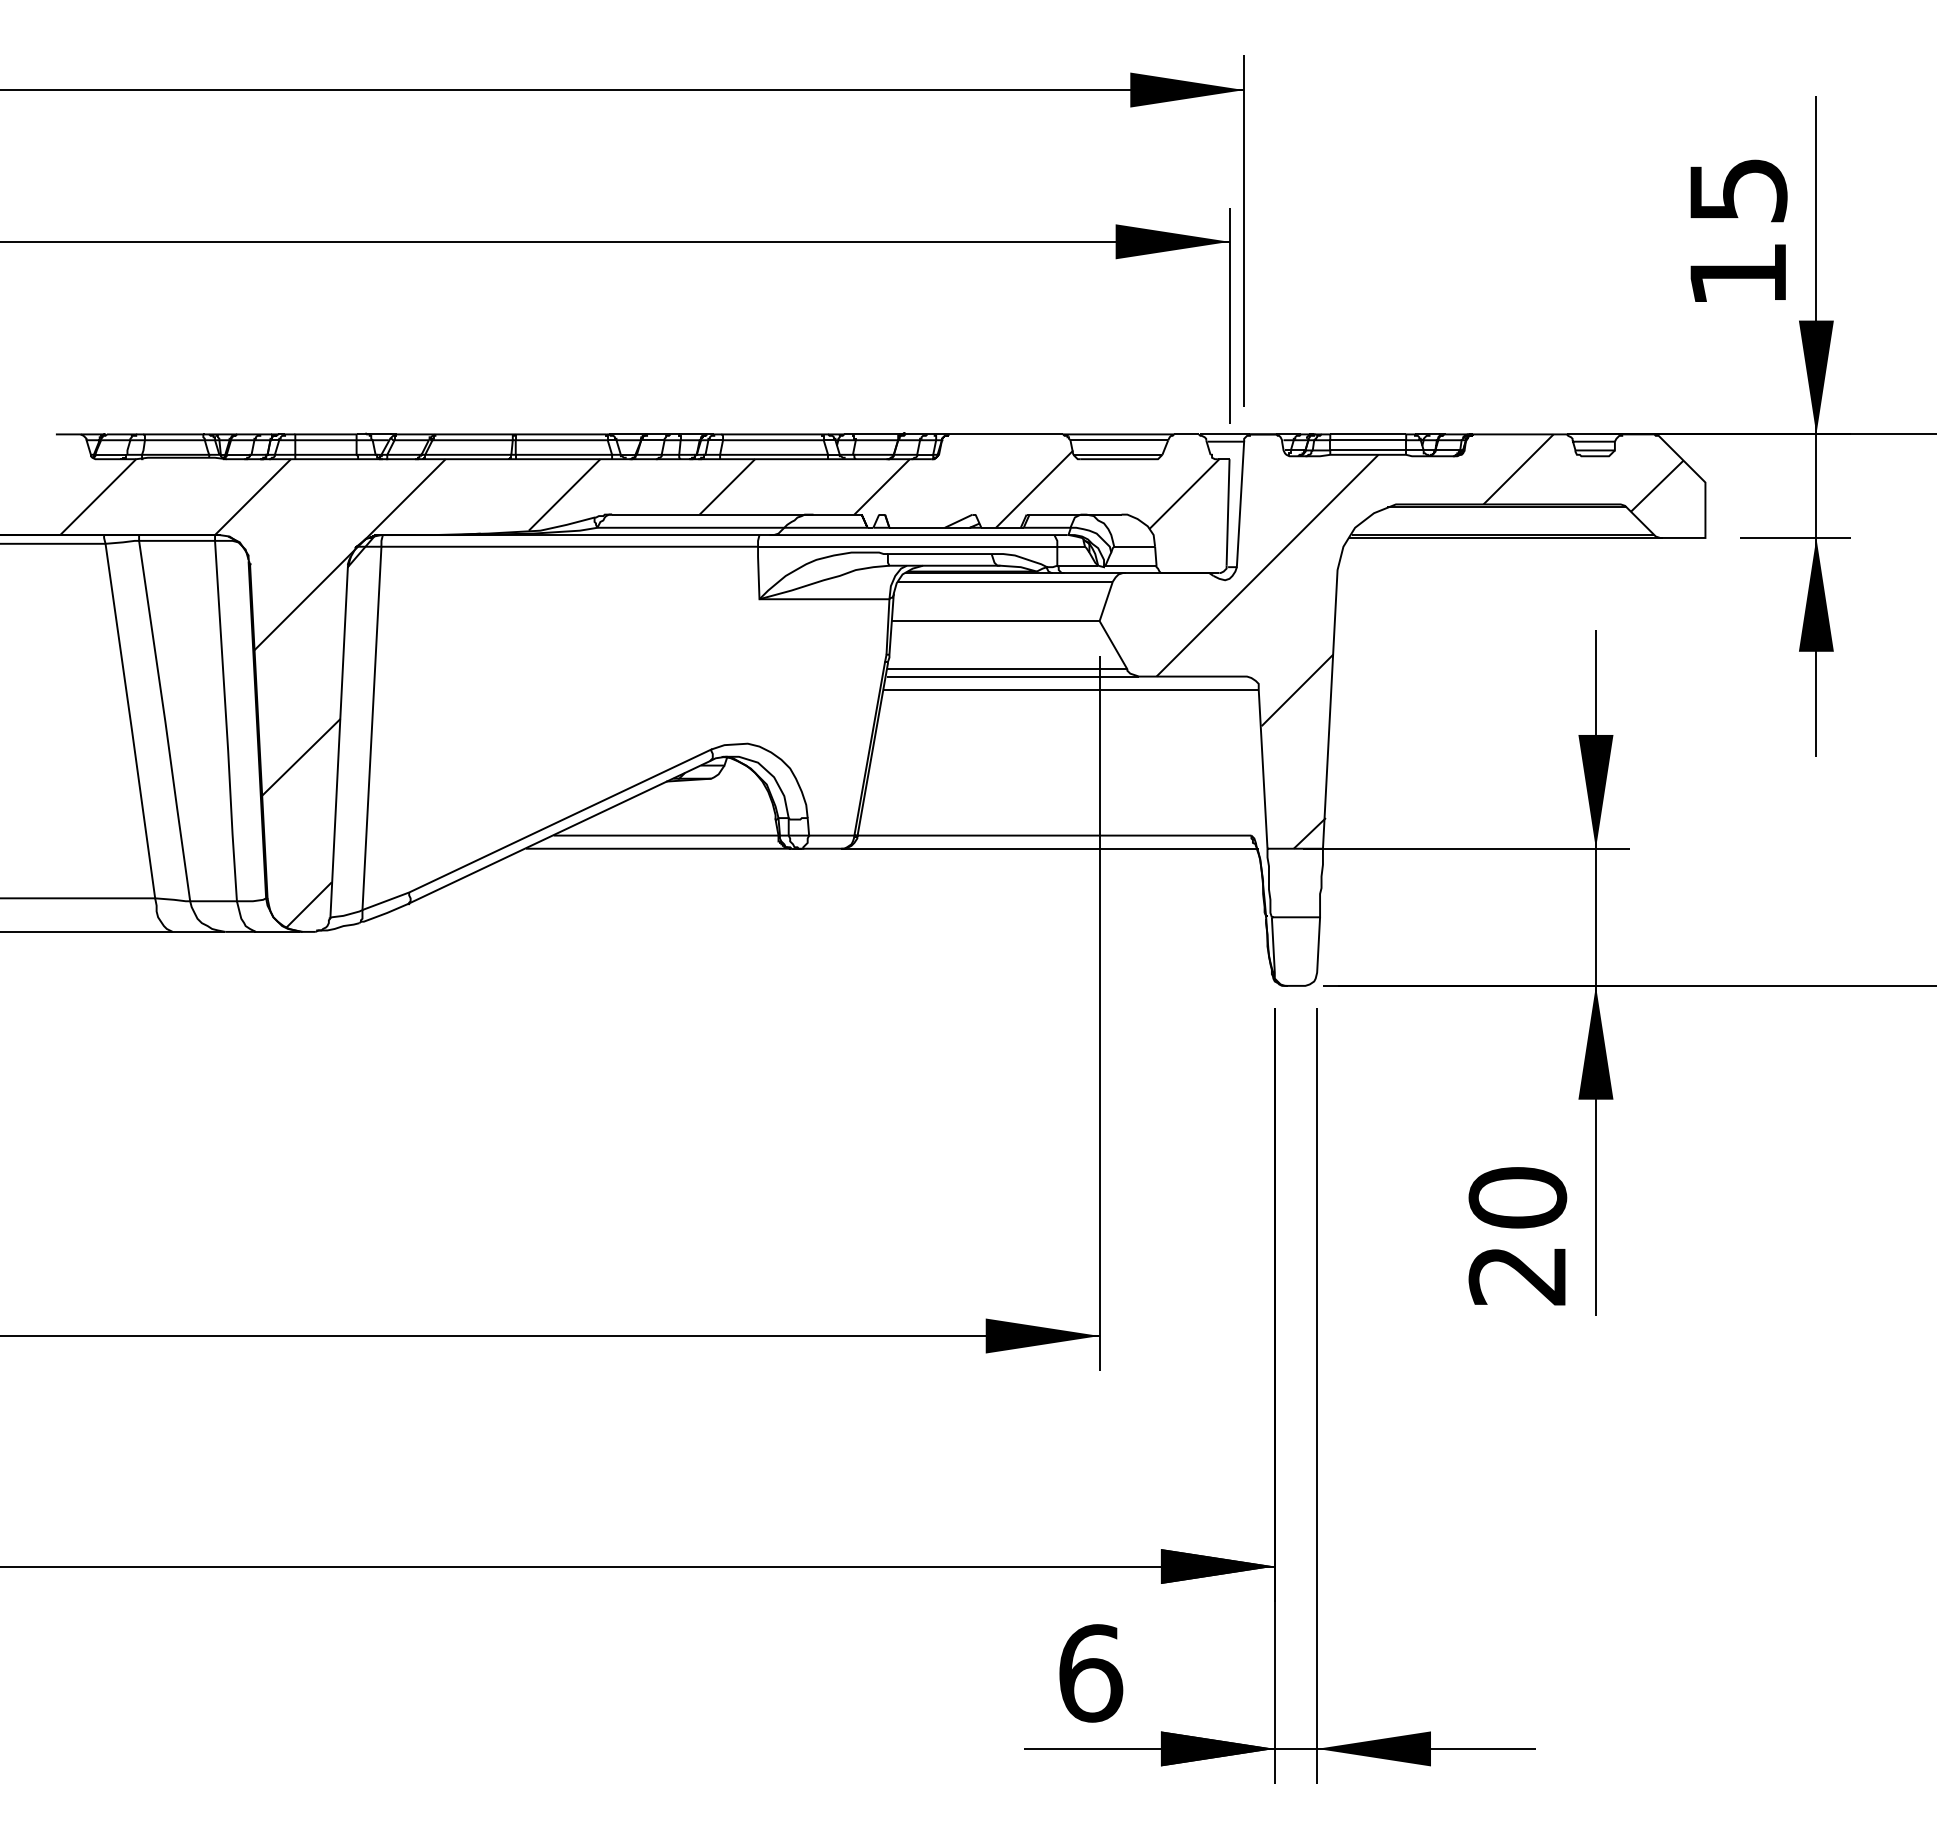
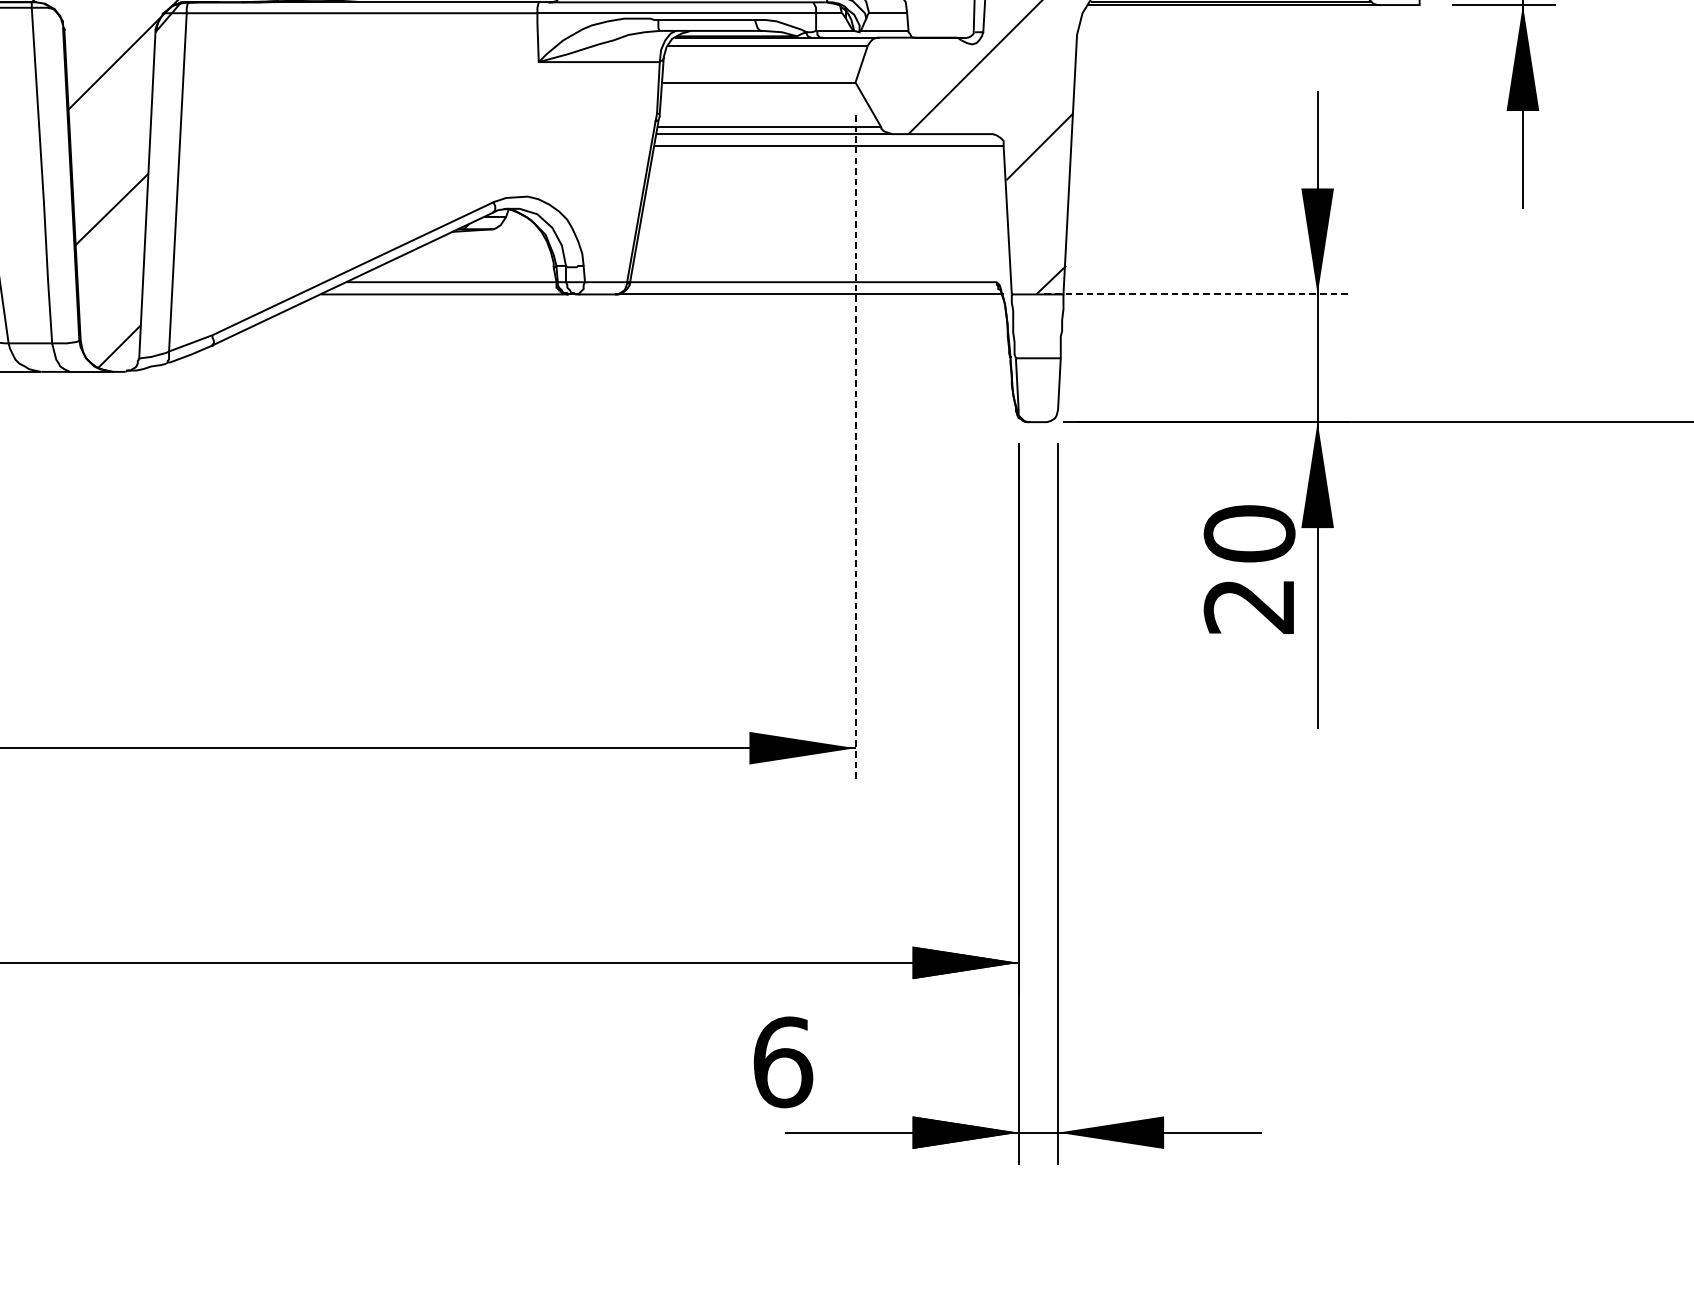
line: (1466, 848) -> (1197, 294), solid -> dashed
line: (1099, 1014) -> (855, 448), solid -> dashed
text: (1517, 1236) -> (1249, 569), moved
text: (1091, 1673) -> (783, 1062), moved

